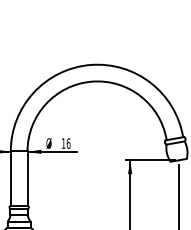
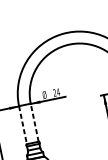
text: (65, 143) -> (56, 92), 16 -> 24
line: (27, 178) -> (34, 122), solid -> dashed
line: (10, 179) -> (22, 125), solid -> dashed

